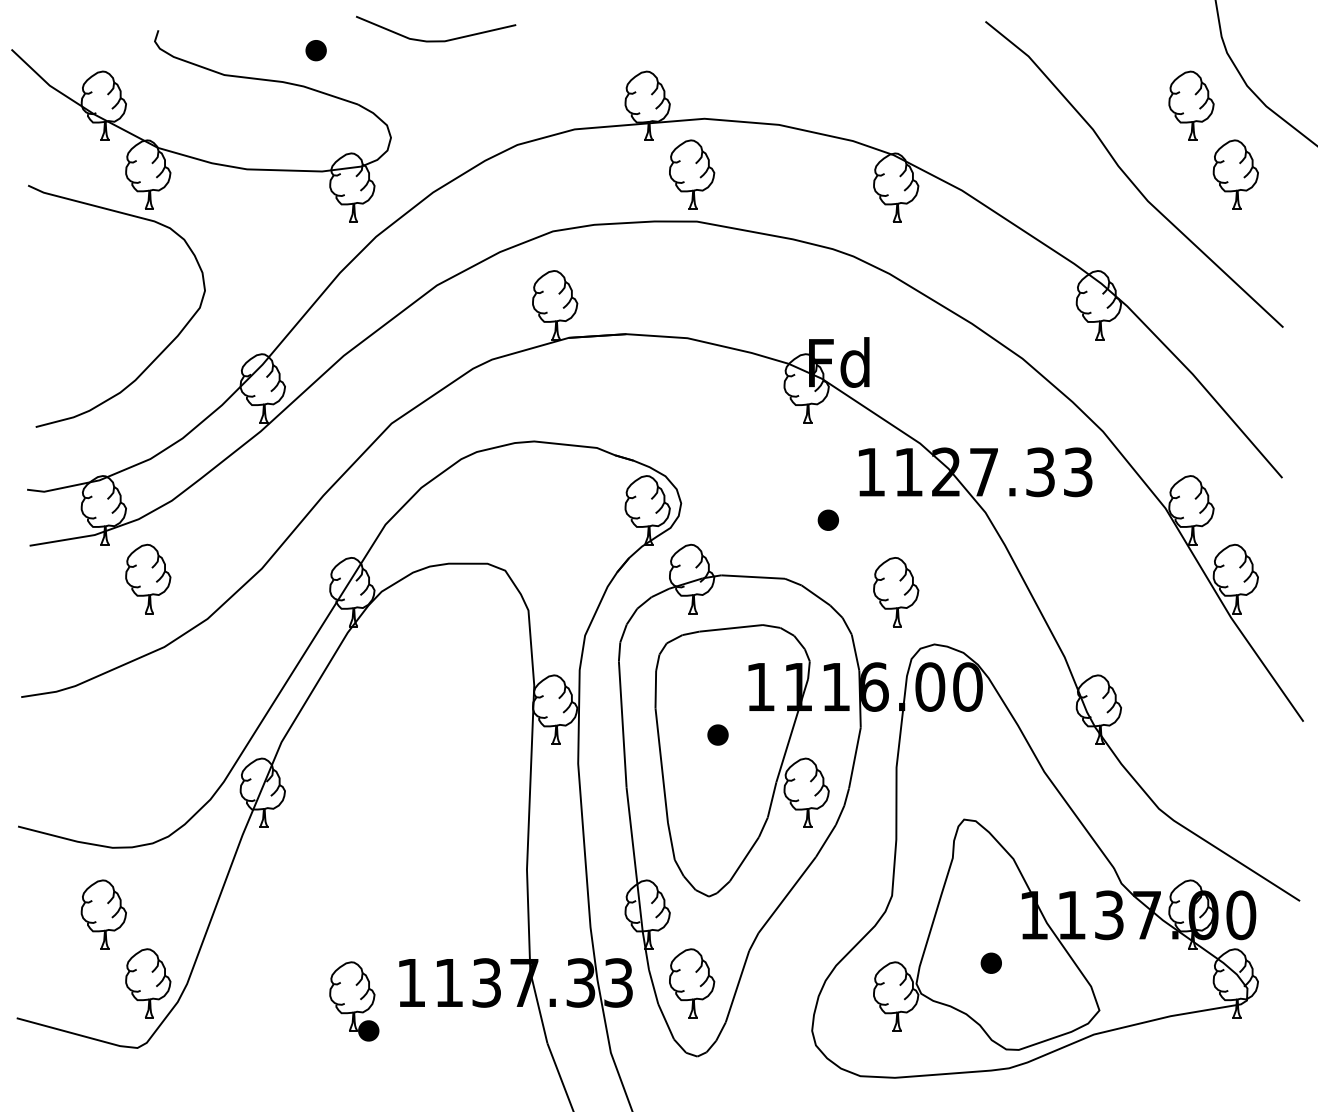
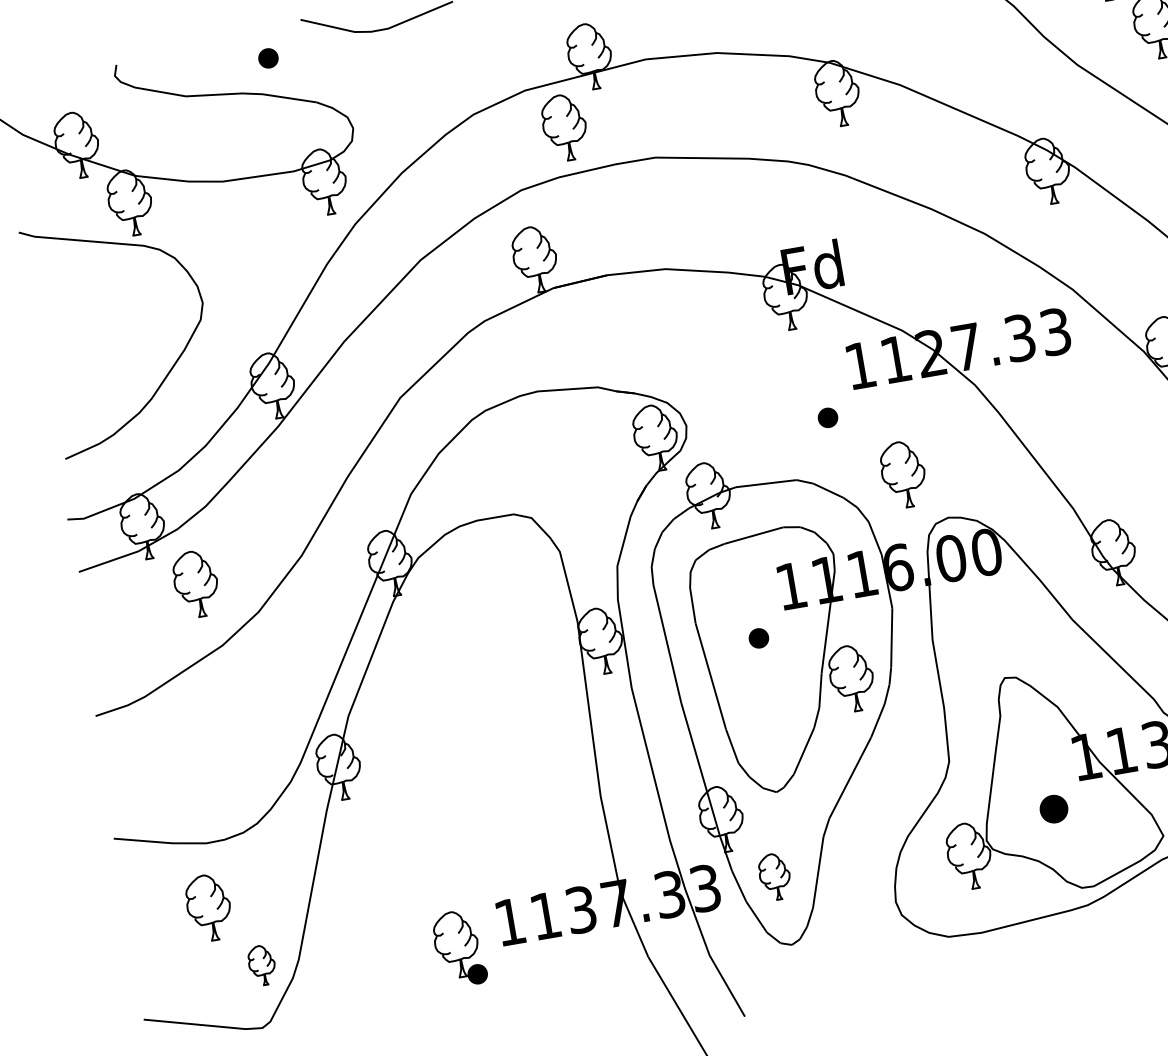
part: (692, 174) -> (565, 127), moved
part: (990, 962) -> (1052, 808), size x1.4
part: (148, 983) -> (262, 965), size x0.6
part: (692, 983) -> (775, 876), size x0.7

